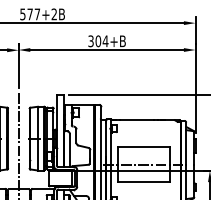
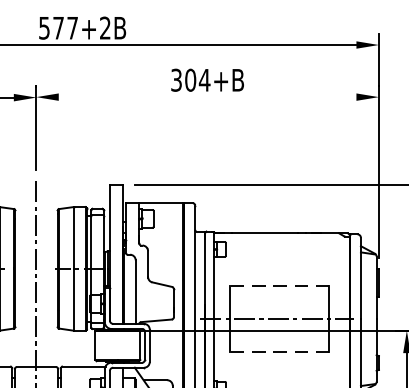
line: (106, 50) -> (206, 98), removed
line: (144, 147) -> (280, 286), solid -> dashed
line: (144, 181) -> (280, 351), solid -> dashed

